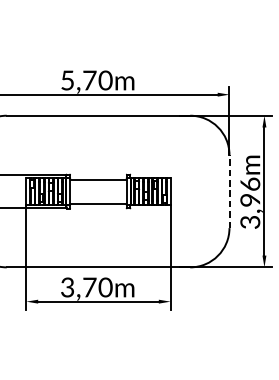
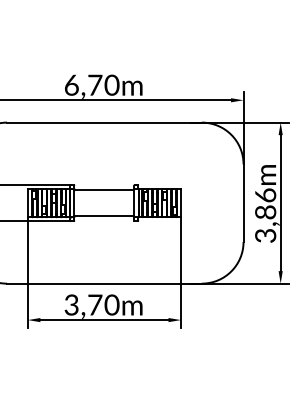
text: (67, 79) -> (71, 84), 5,70m -> 6,70m
line: (229, 191) -> (243, 203), dashed -> solid
text: (251, 200) -> (266, 212), 3,96m -> 3,86m

